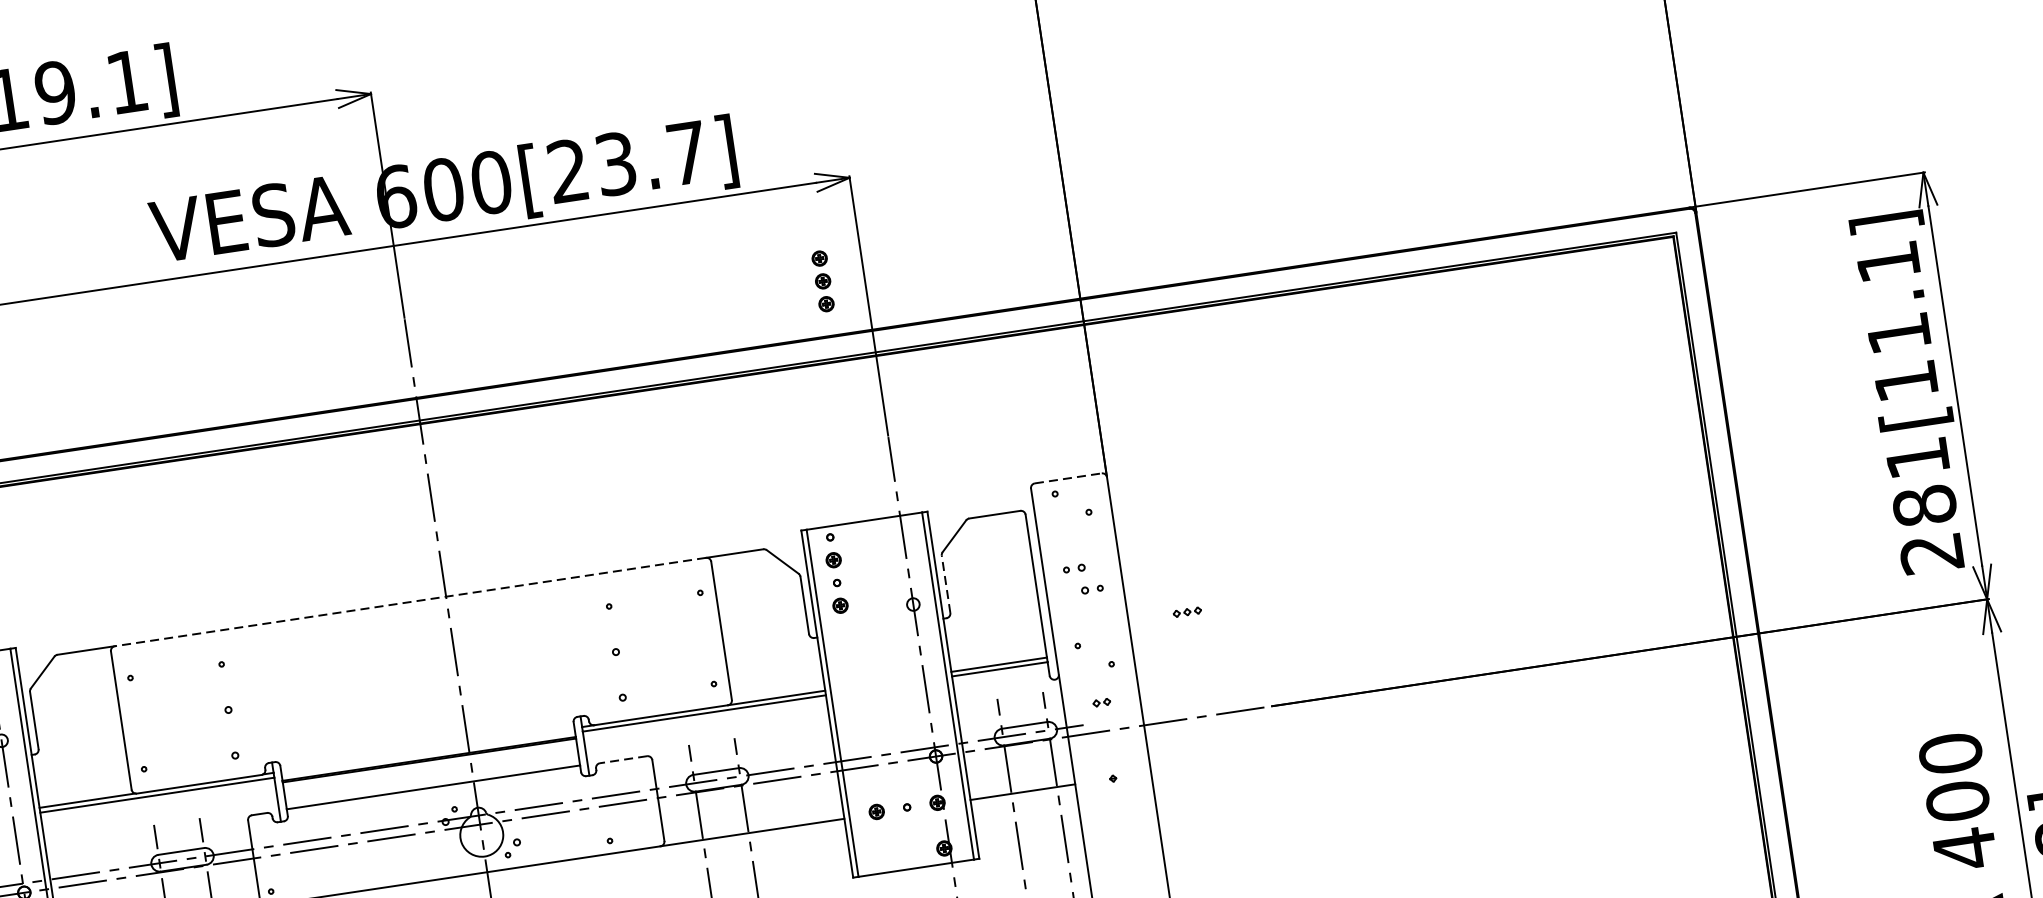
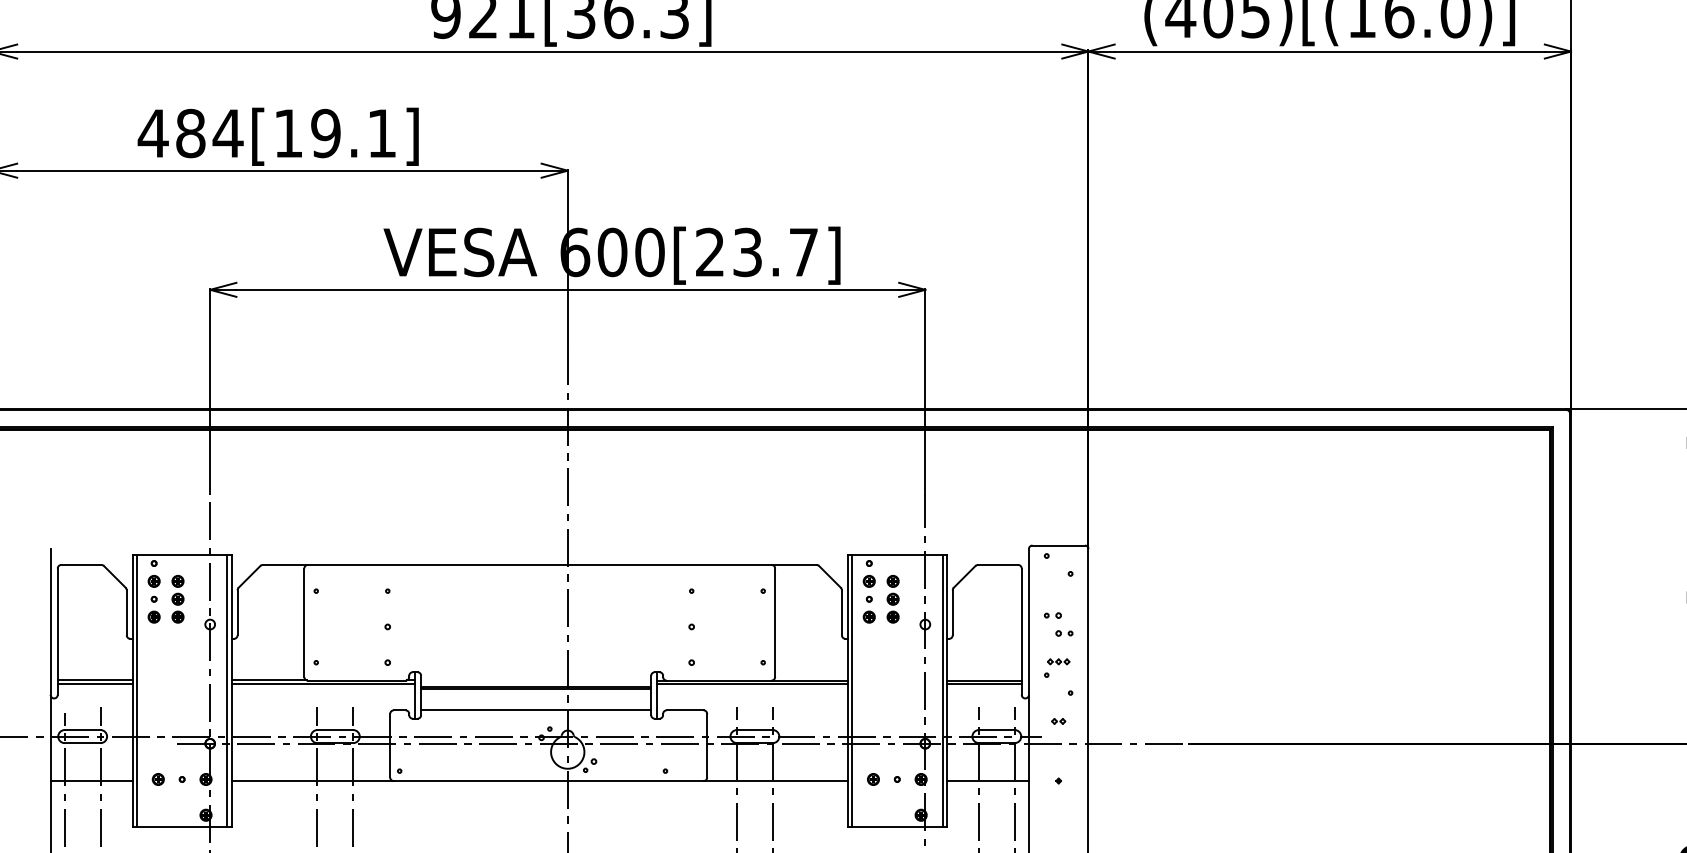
part: (822, 281) -> (892, 599), moved
line: (1069, 478) -> (1059, 545), dashed -> solid
line: (945, 583) -> (952, 612), dashed -> solid
line: (410, 601) -> (539, 564), dashed -> solid
part: (1187, 611) -> (1058, 661), moved
line: (622, 760) -> (684, 710), dashed -> solid

